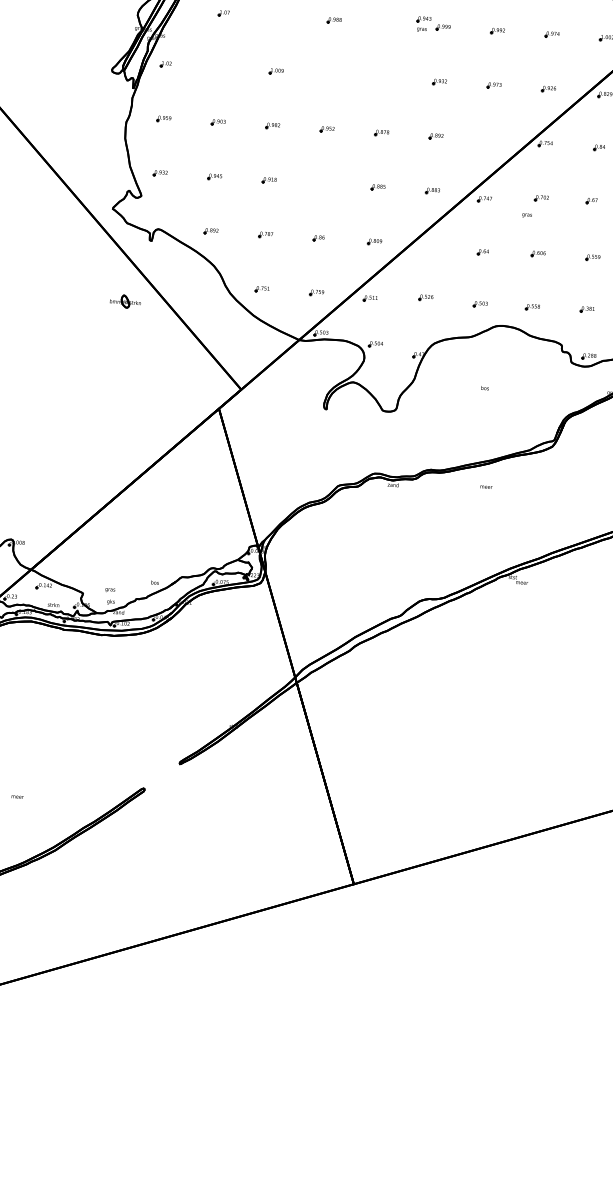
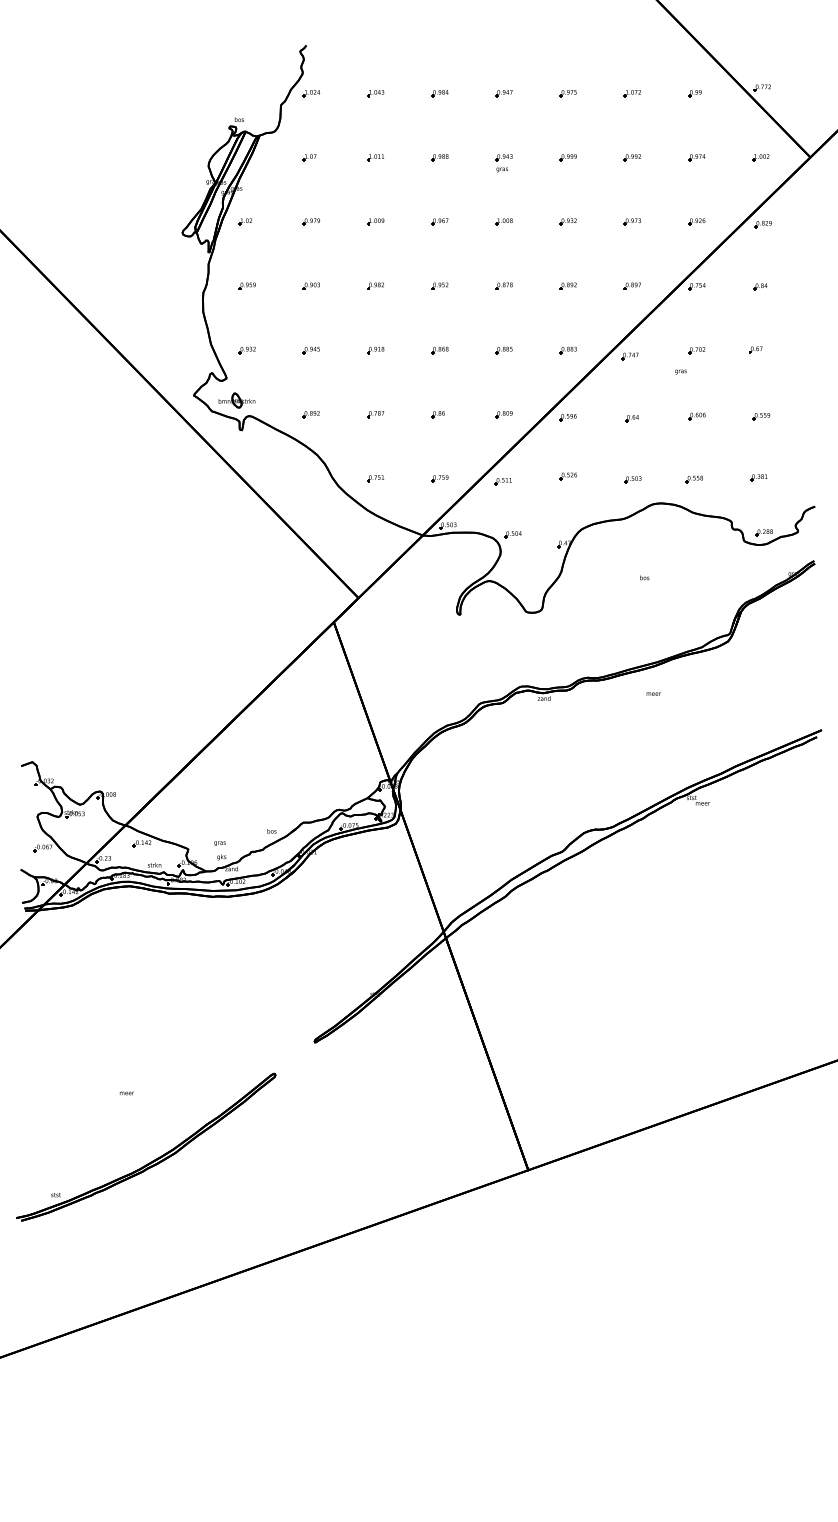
part: (279, 16) -> (375, 157), added
part: (423, 24) -> (503, 163), moved
part: (222, 67) -> (311, 221), added
part: (330, 74) -> (439, 221), added
part: (384, 78) -> (503, 221), added
part: (489, 139) -> (631, 285), added
part: (323, 184) -> (439, 350), added
part: (428, 247) -> (567, 417), added
part: (125, 301) -> (236, 400), moved

